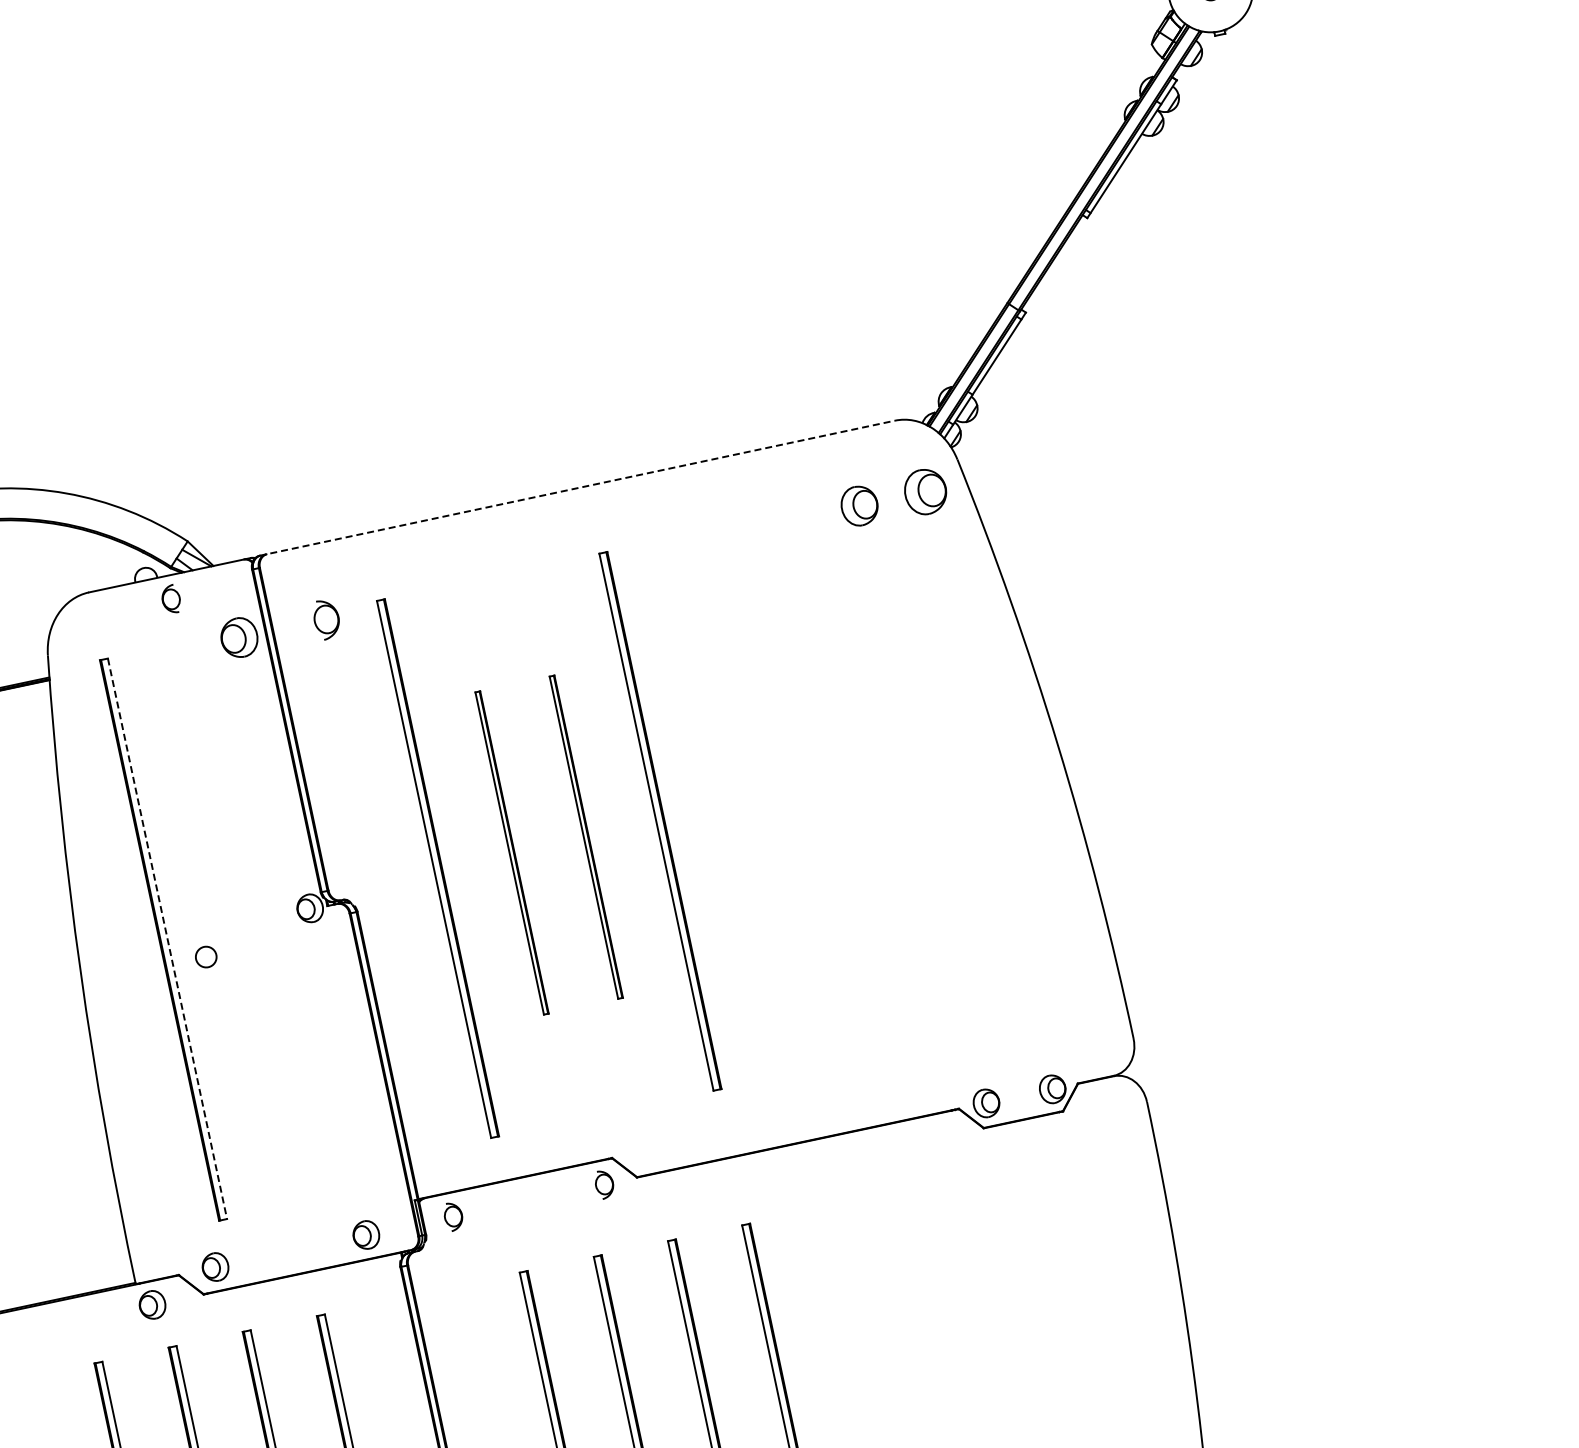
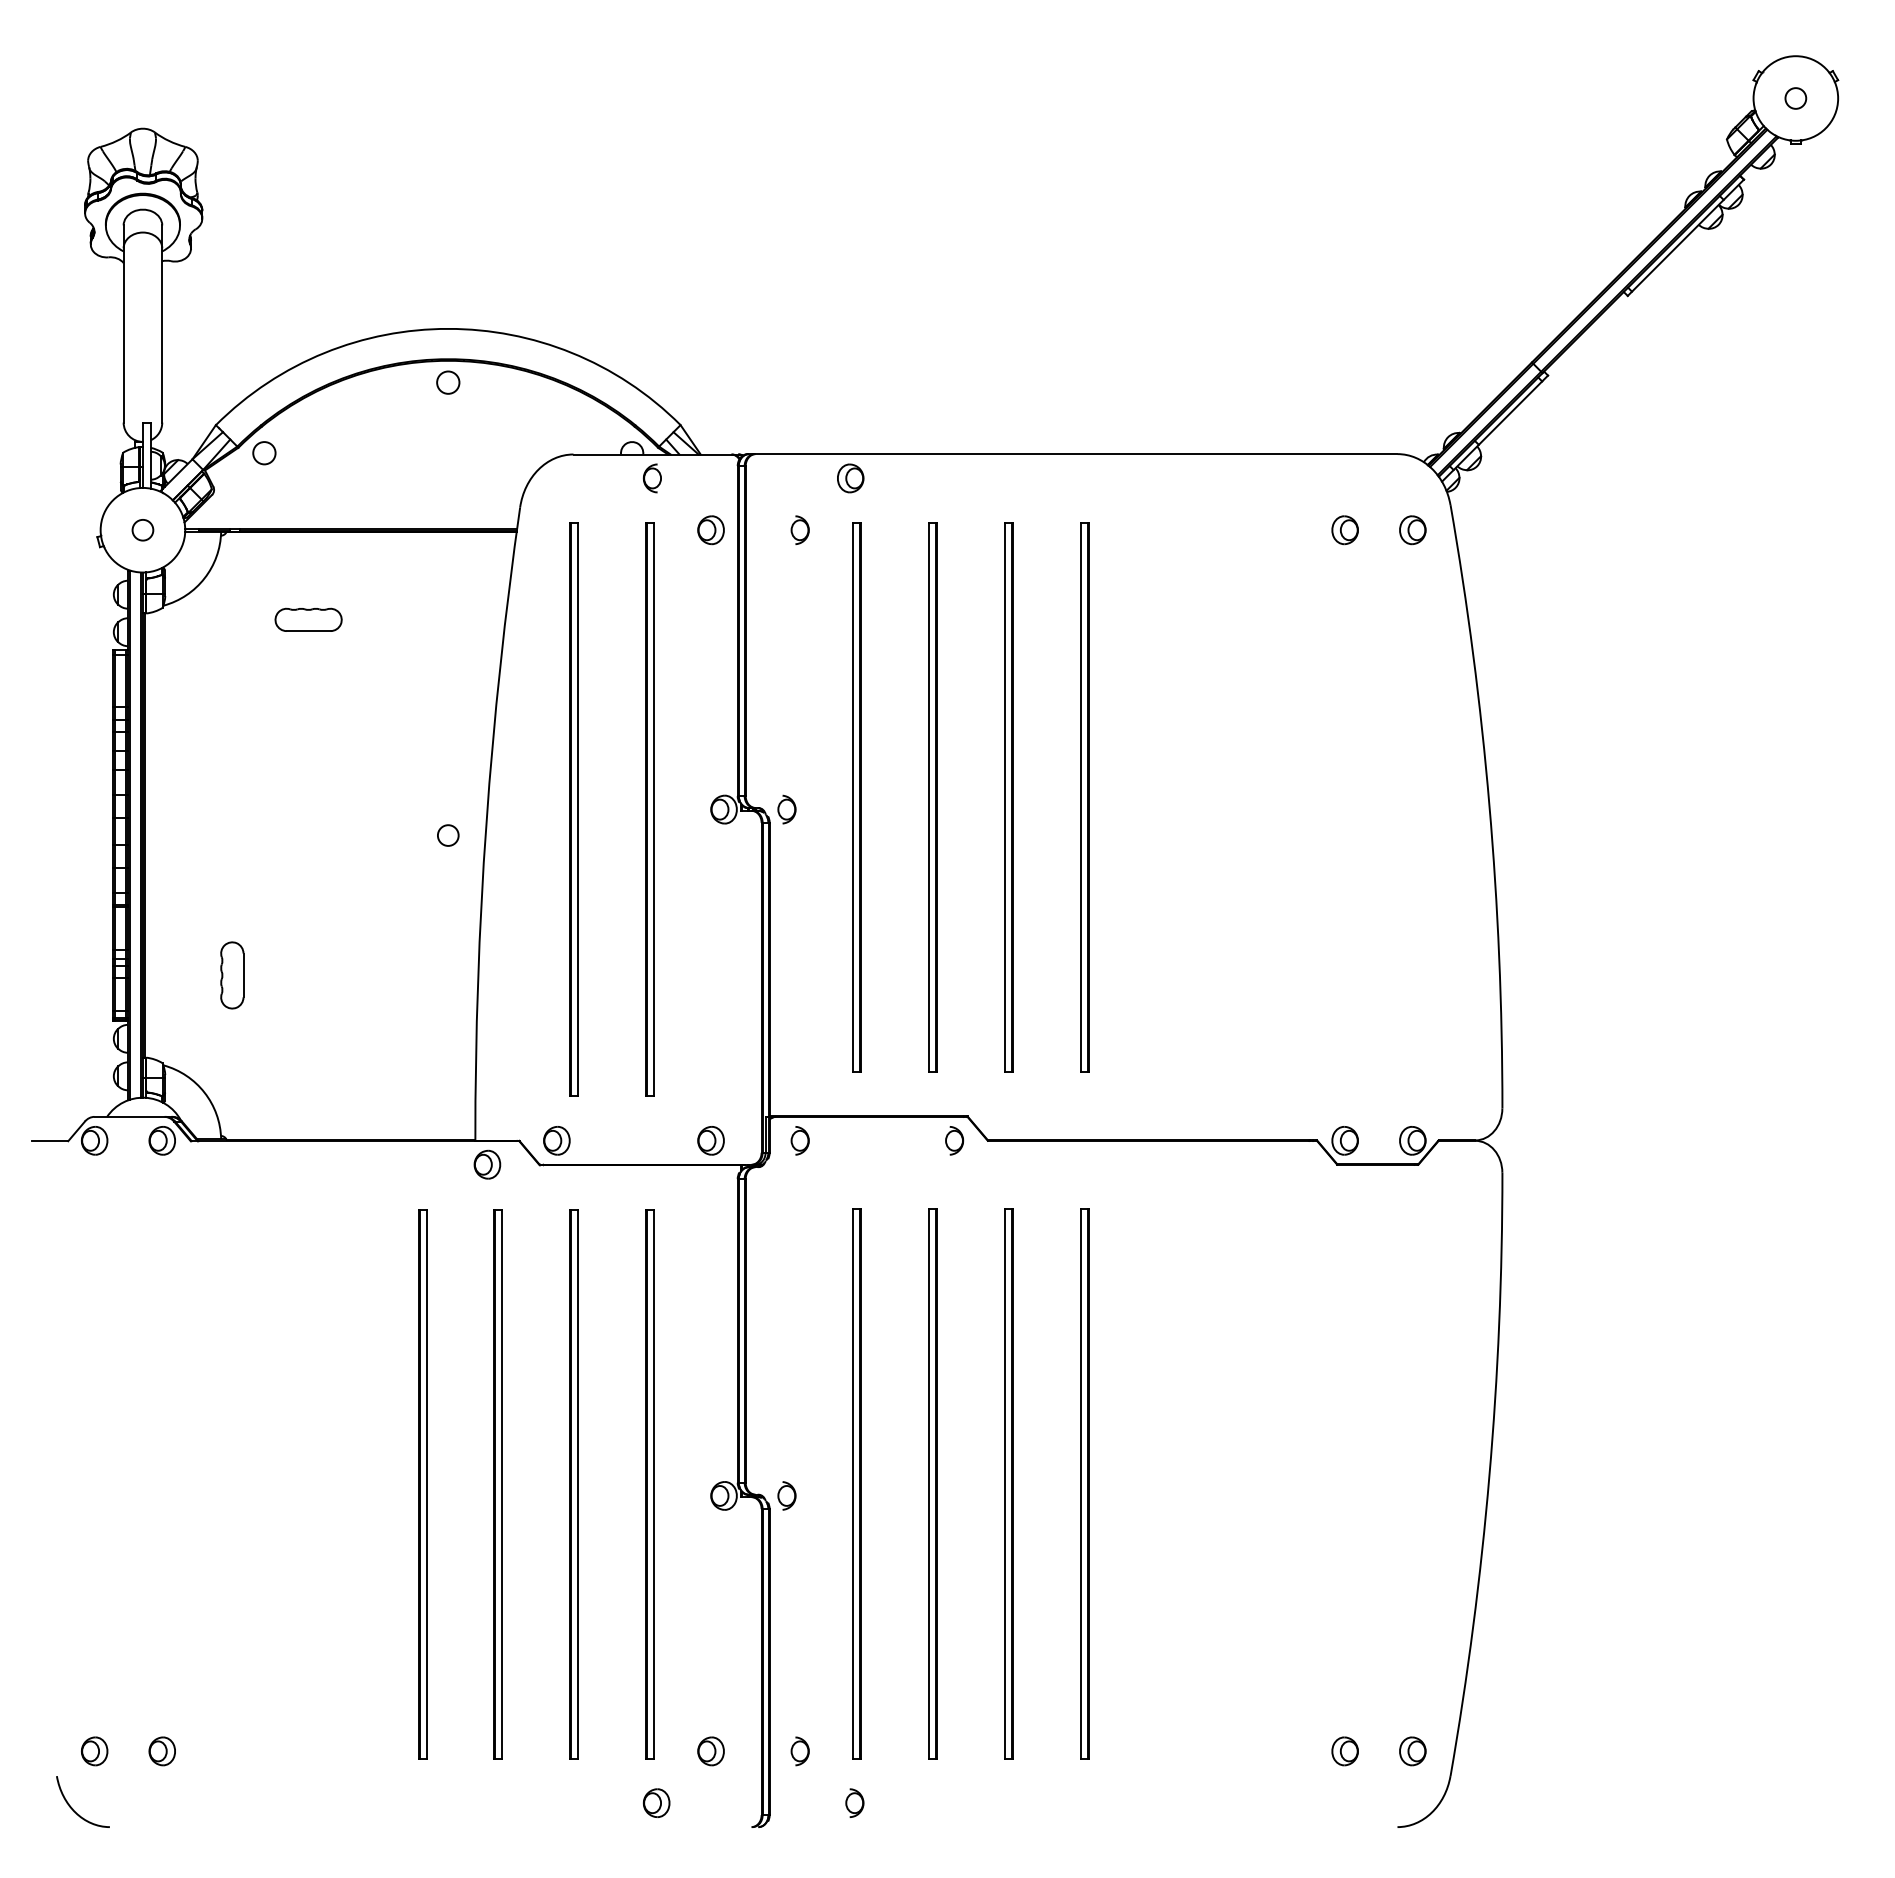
line: (577, 488) -> (1072, 454), dashed -> solid
part: (925, 492) -> (1412, 530), size x0.62
part: (859, 506) -> (1344, 530), size x0.71
part: (365, 558) -> (850, 478), added
part: (325, 618) -> (799, 529), size x0.71
part: (238, 638) -> (710, 530), size x0.71
part: (585, 837) -> (1008, 797), size x1.67
part: (511, 853) -> (932, 797), size x1.67
part: (371, 895) -> (786, 809), added
part: (237, 923) -> (649, 809), added
line: (167, 939) -> (578, 810), dashed -> solid
circle: (206, 956) -> (448, 835), moved

